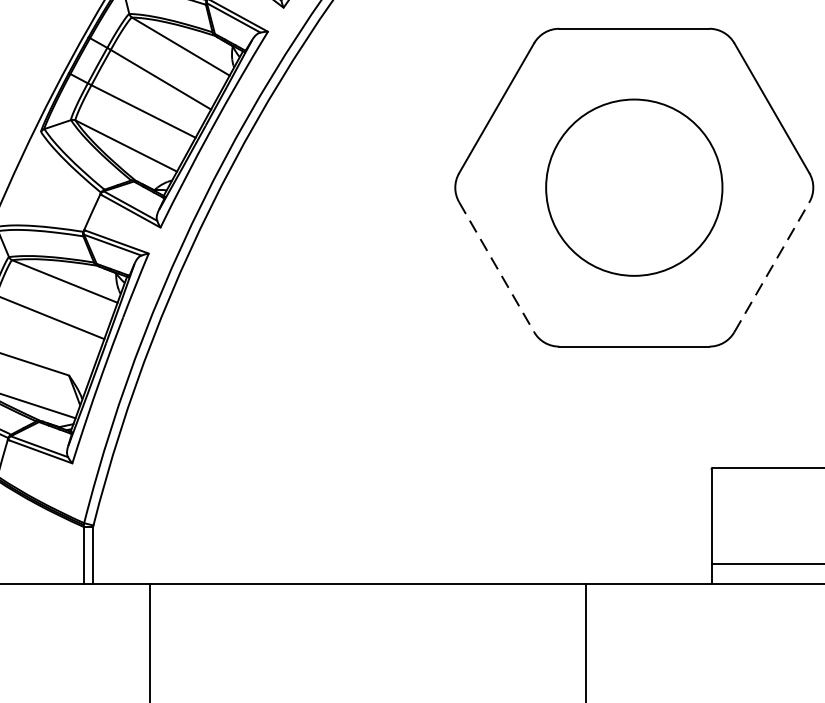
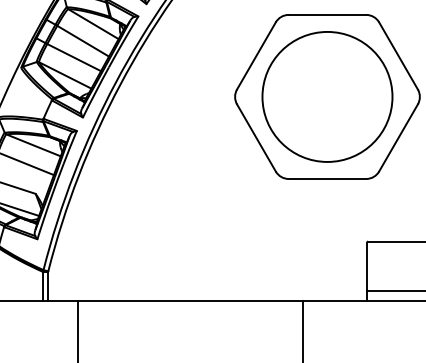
circle: (634, 186) -> (327, 96), size x1.43
line: (496, 266) -> (256, 137), dashed -> solid
line: (771, 266) -> (398, 137), dashed -> solid

